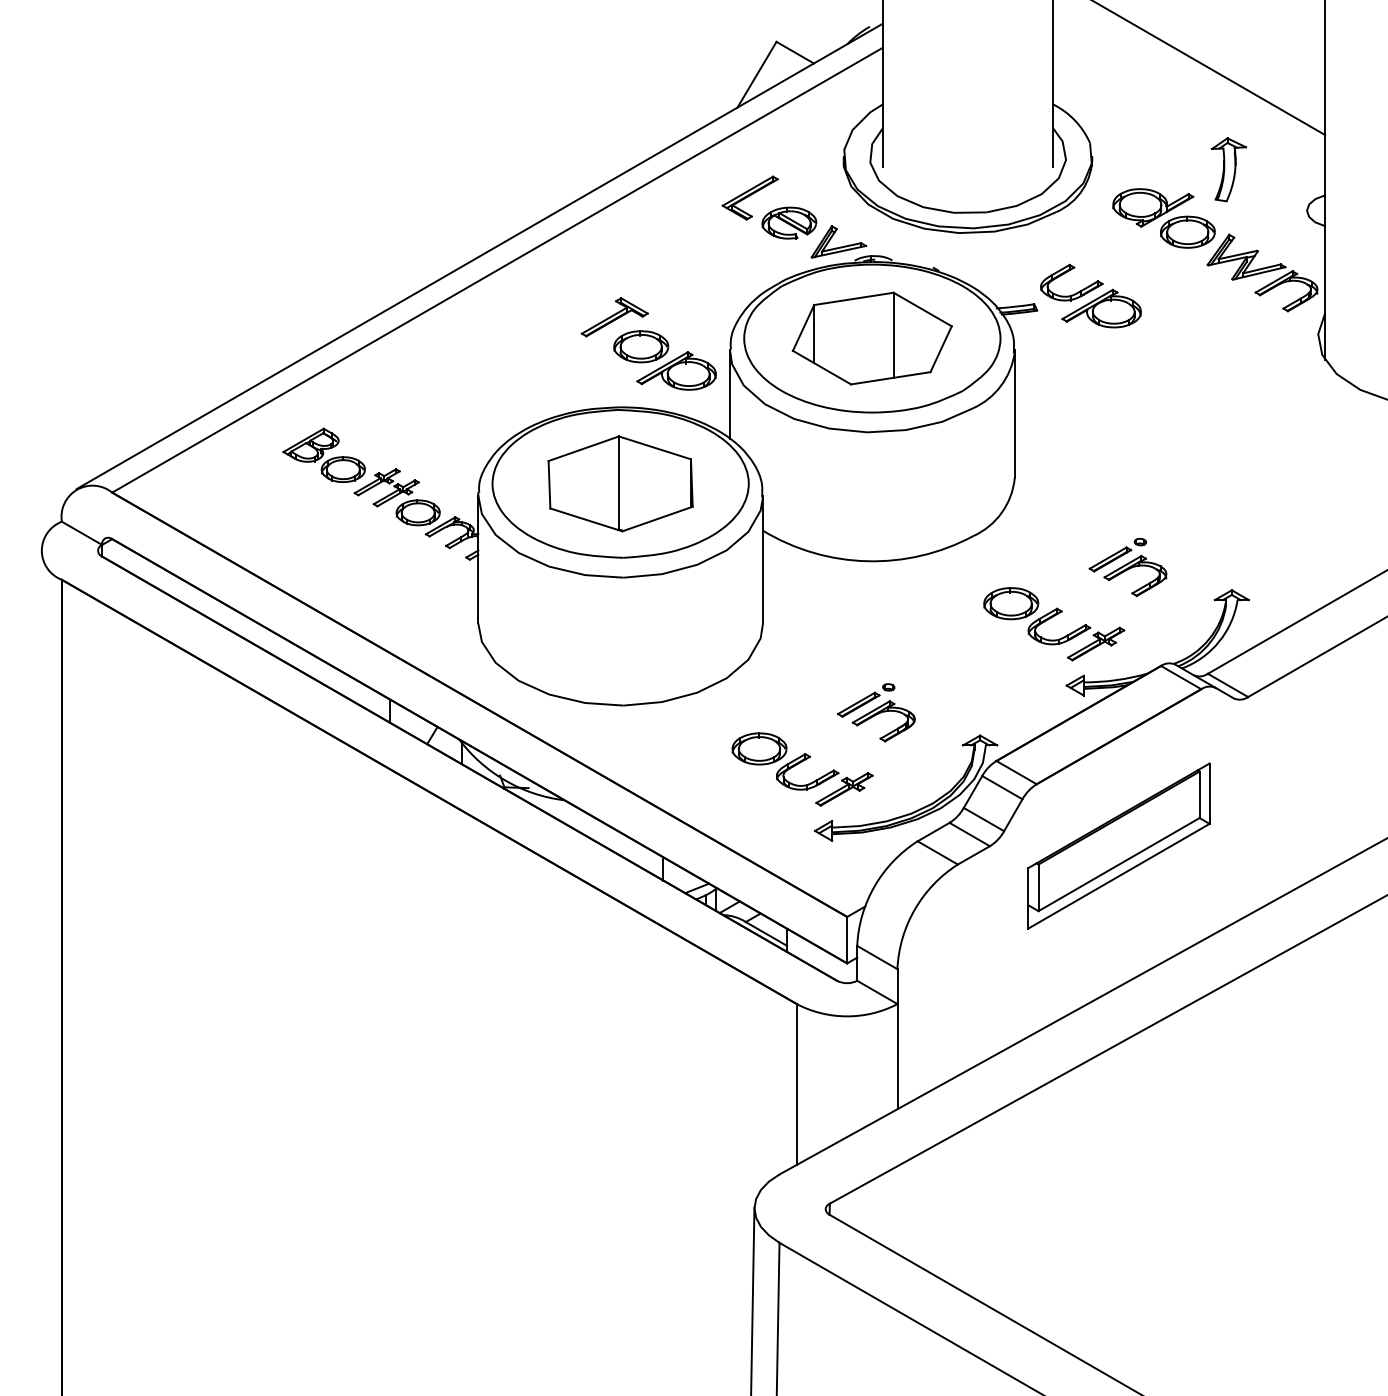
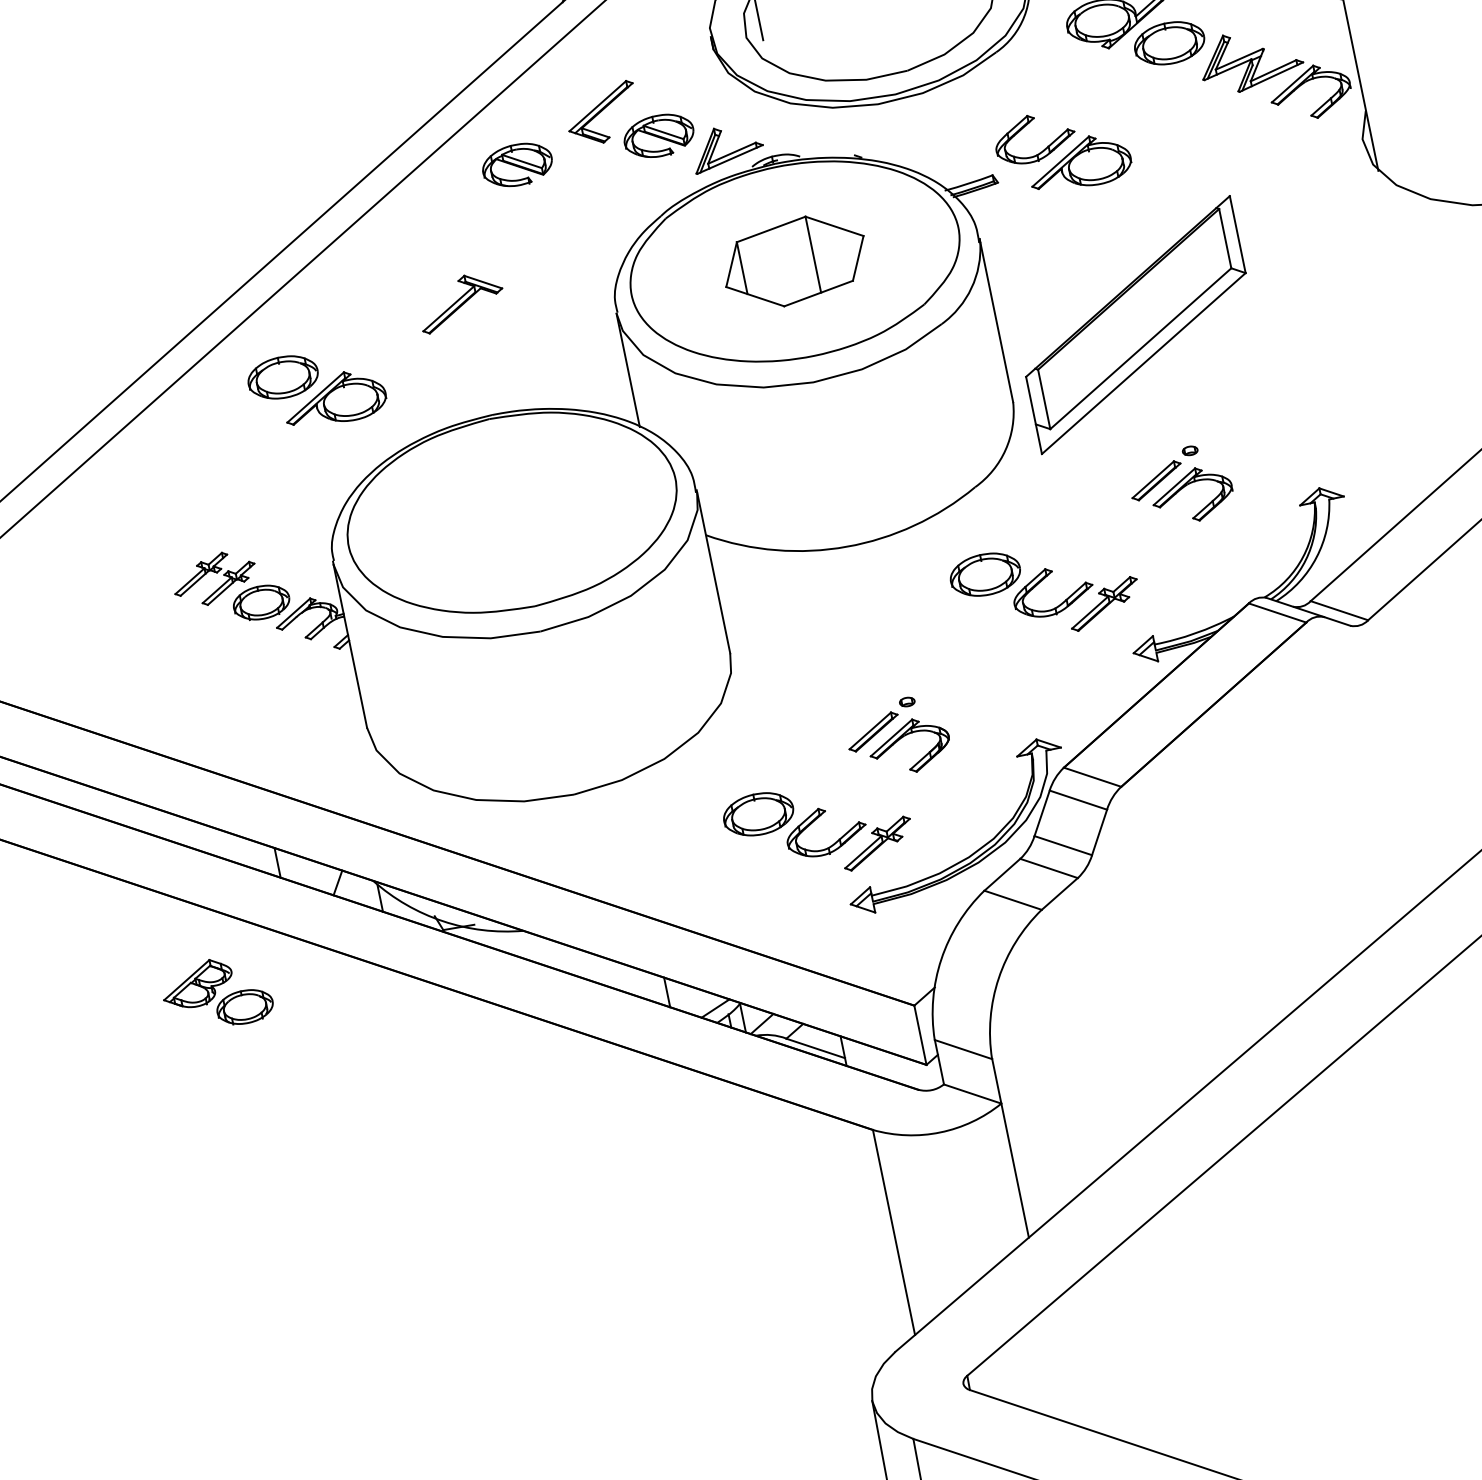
part: (678, 222) -> (517, 164), added
part: (871, 338) -> (793, 261), size x0.7
part: (664, 360) -> (316, 388), moved
part: (323, 454) -> (215, 992), moved
part: (620, 483) -> (511, 512), removed
part: (1051, 618) -> (1040, 583), moved
part: (1118, 845) -> (1135, 324), moved

